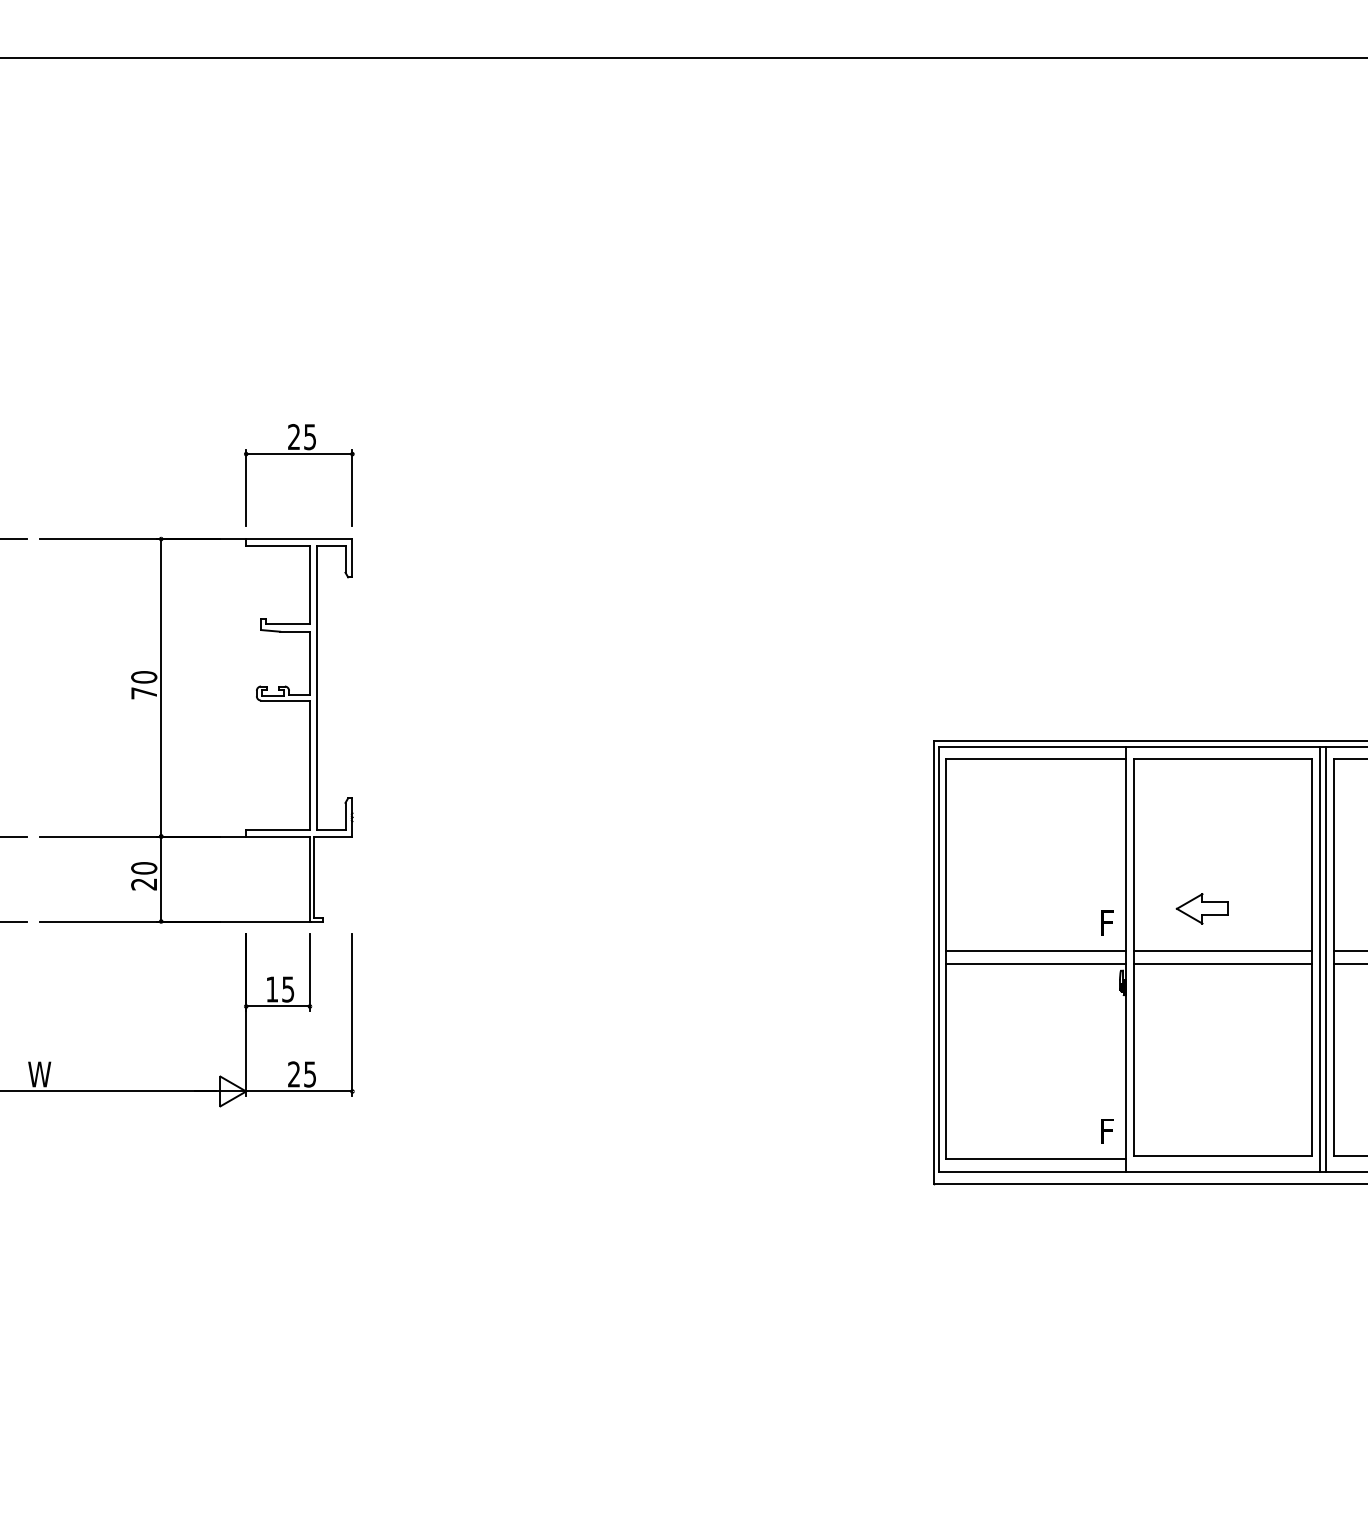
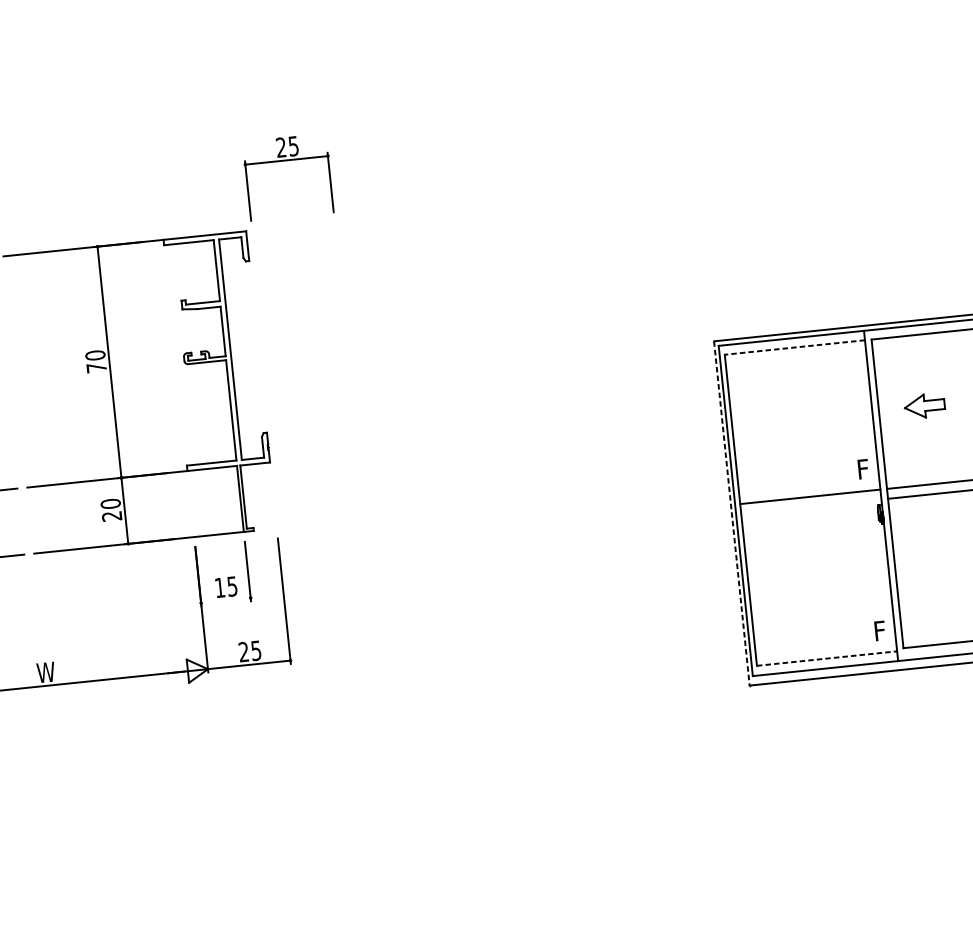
part: (299, 454) -> (286, 160), moved
line: (1035, 759) -> (794, 347), solid -> dashed
part: (1201, 908) -> (924, 405), moved
line: (933, 962) -> (731, 513), solid -> dashed
line: (1035, 964) -> (811, 507), removed
line: (277, 1006) -> (225, 600), removed
line: (1036, 1159) -> (827, 658), solid -> dashed

